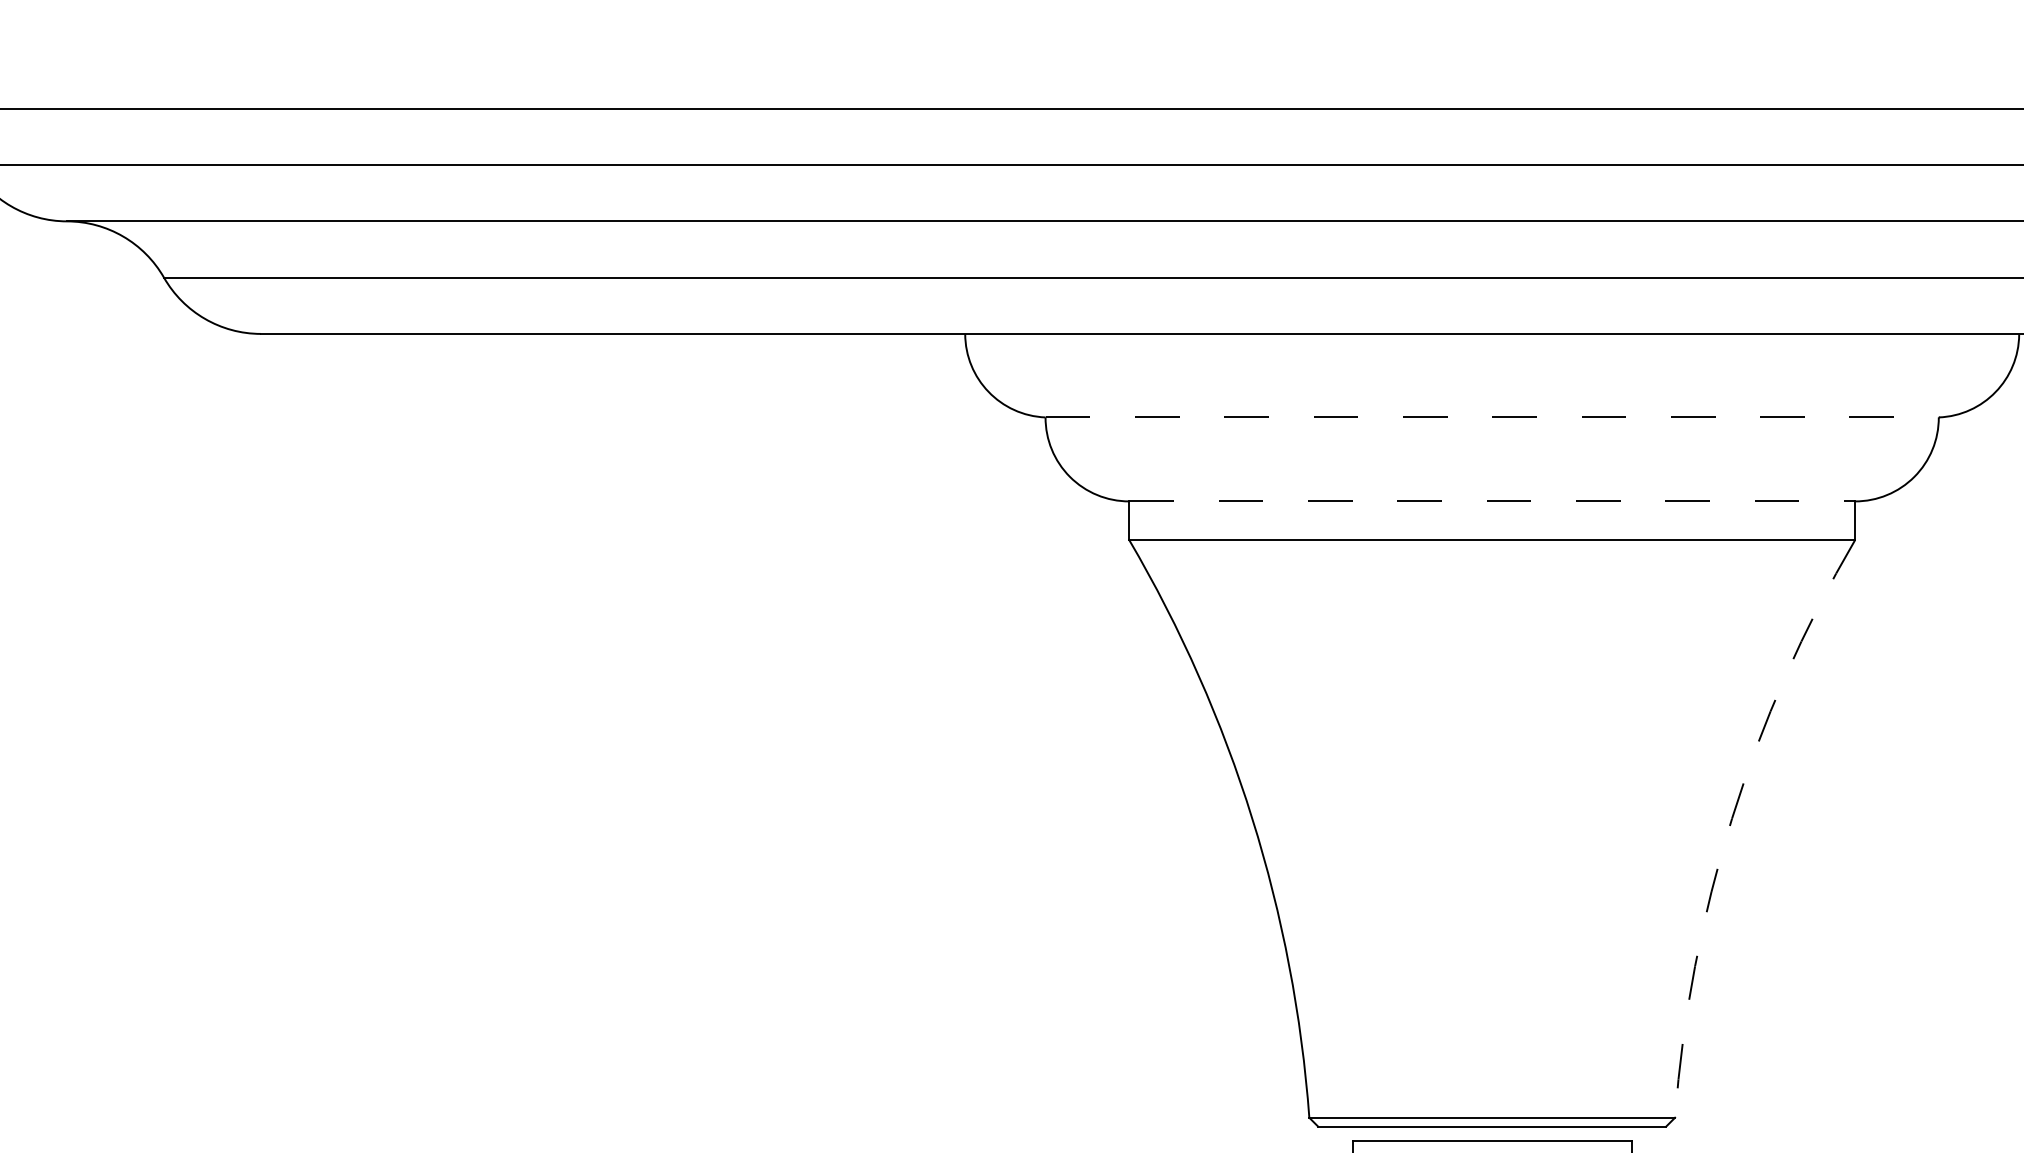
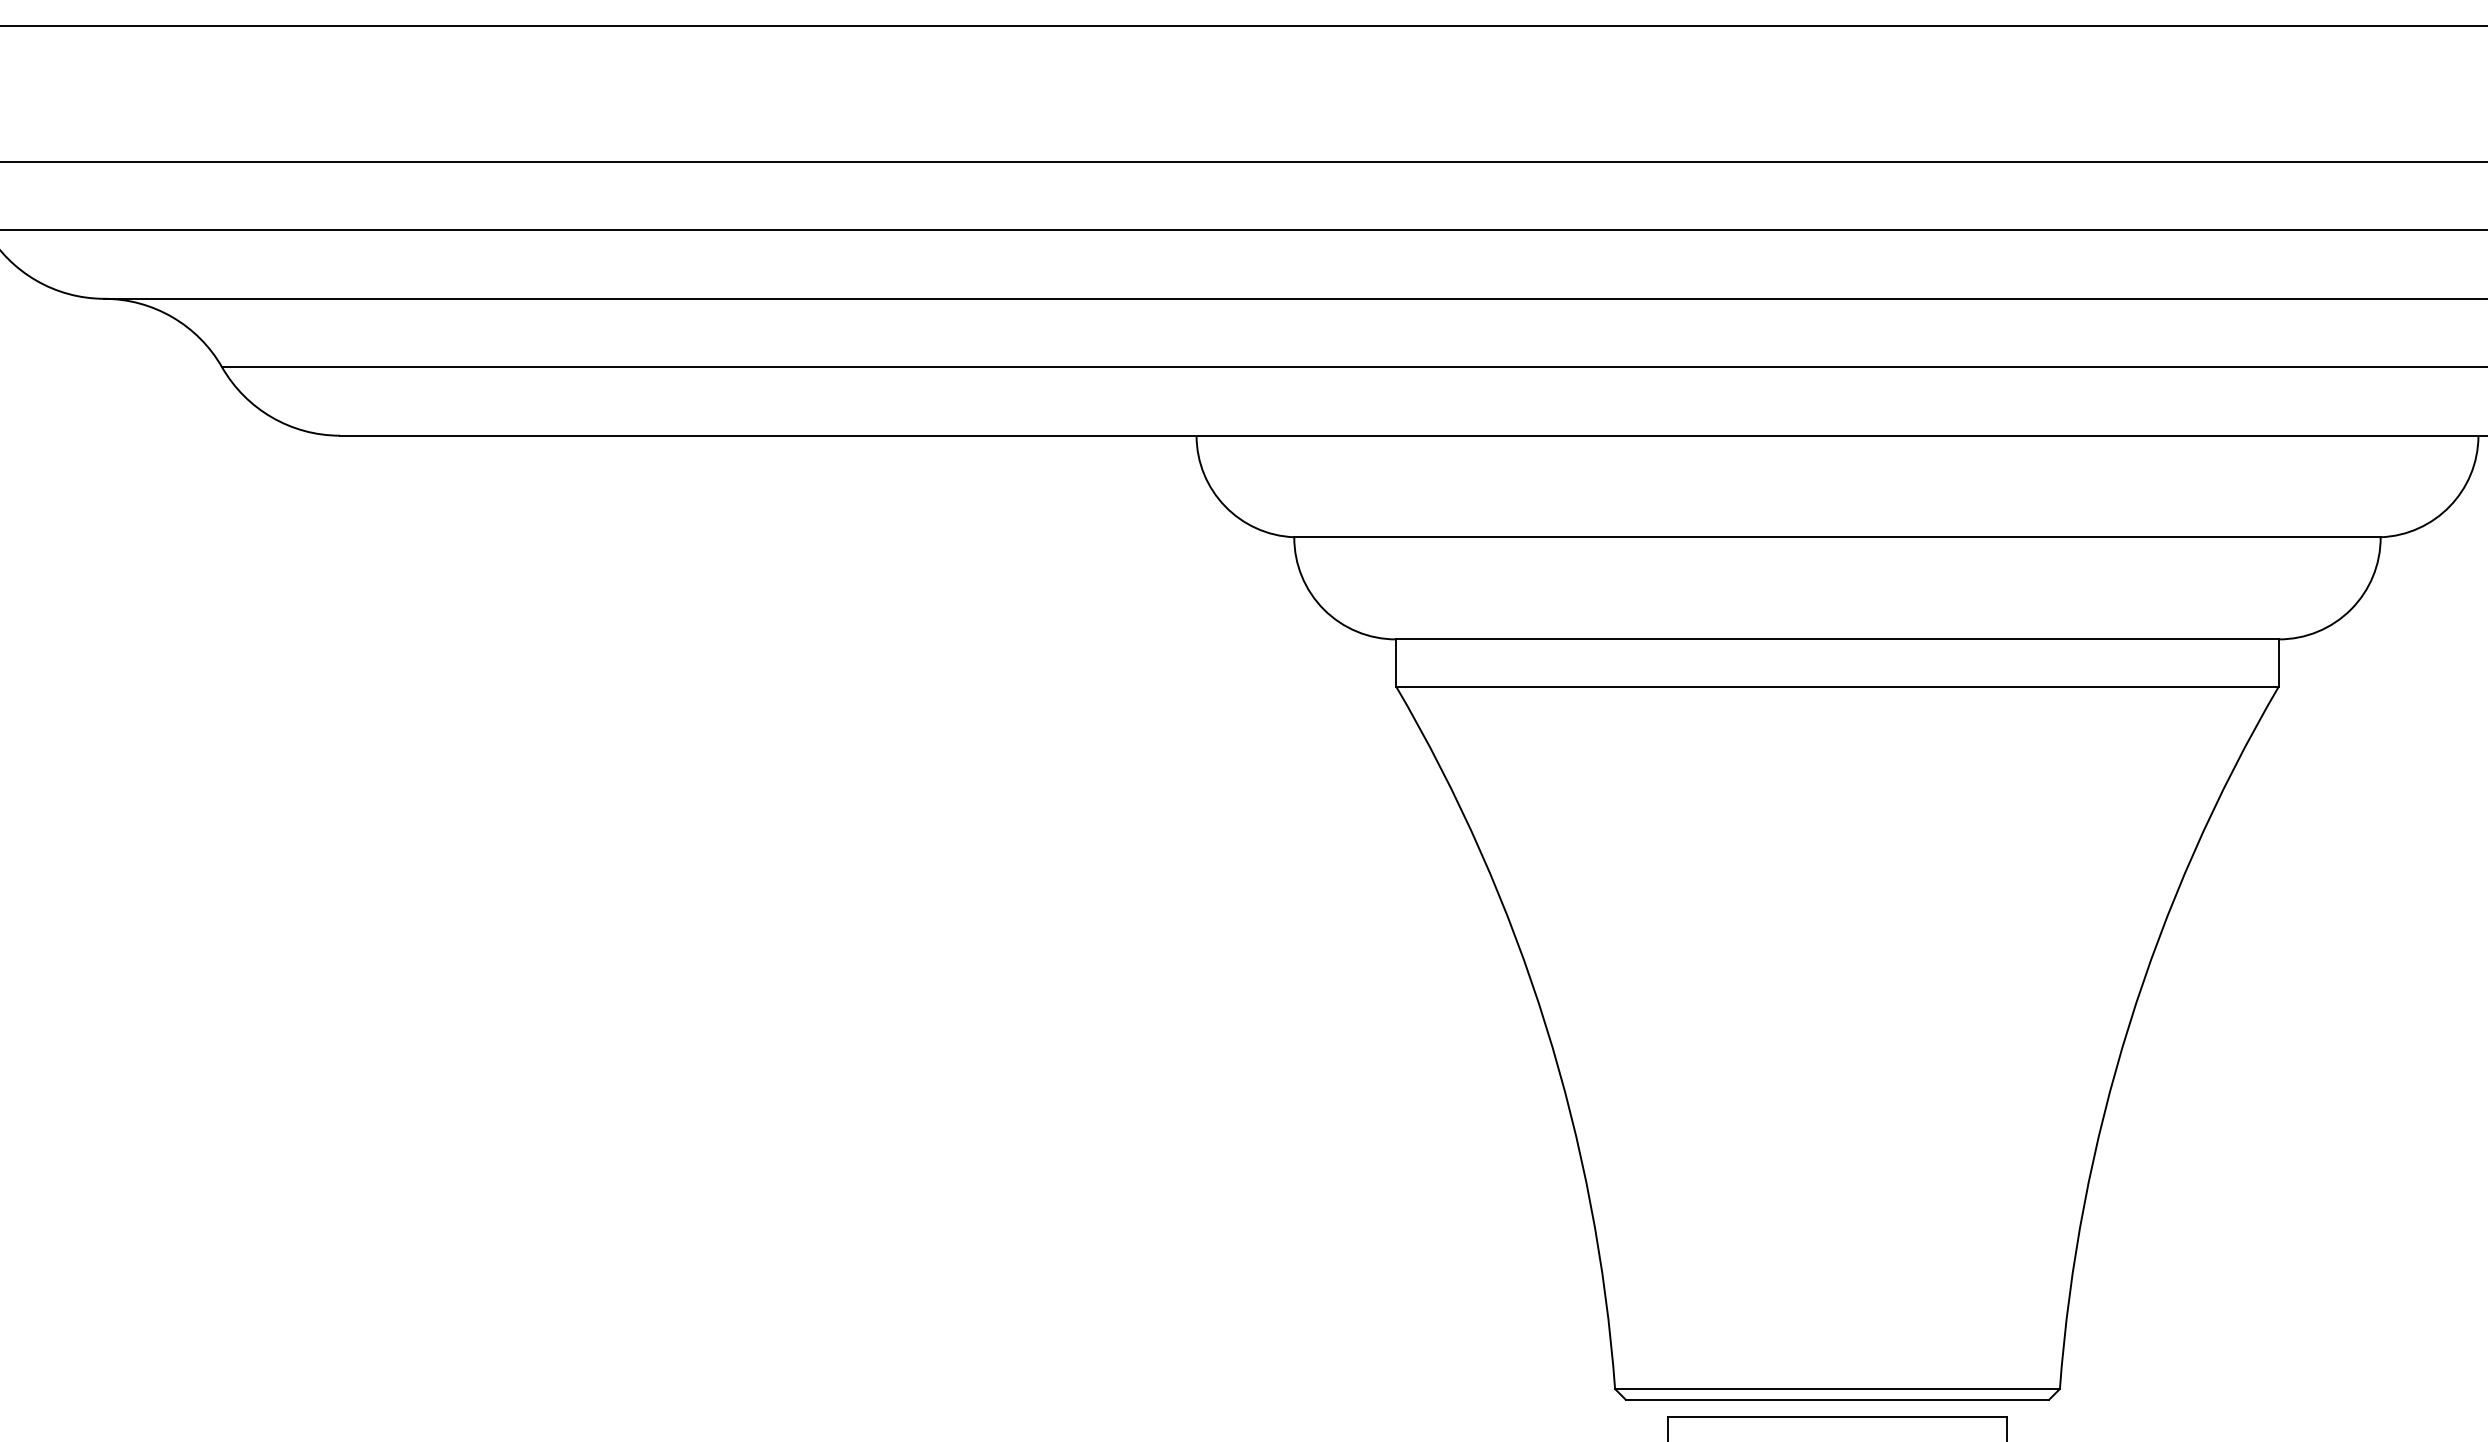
line: (1492, 417) -> (1837, 537), dashed -> solid
line: (1492, 501) -> (1837, 639), dashed -> solid
arc: (1732, 818) -> (2129, 1025), dashed -> solid

